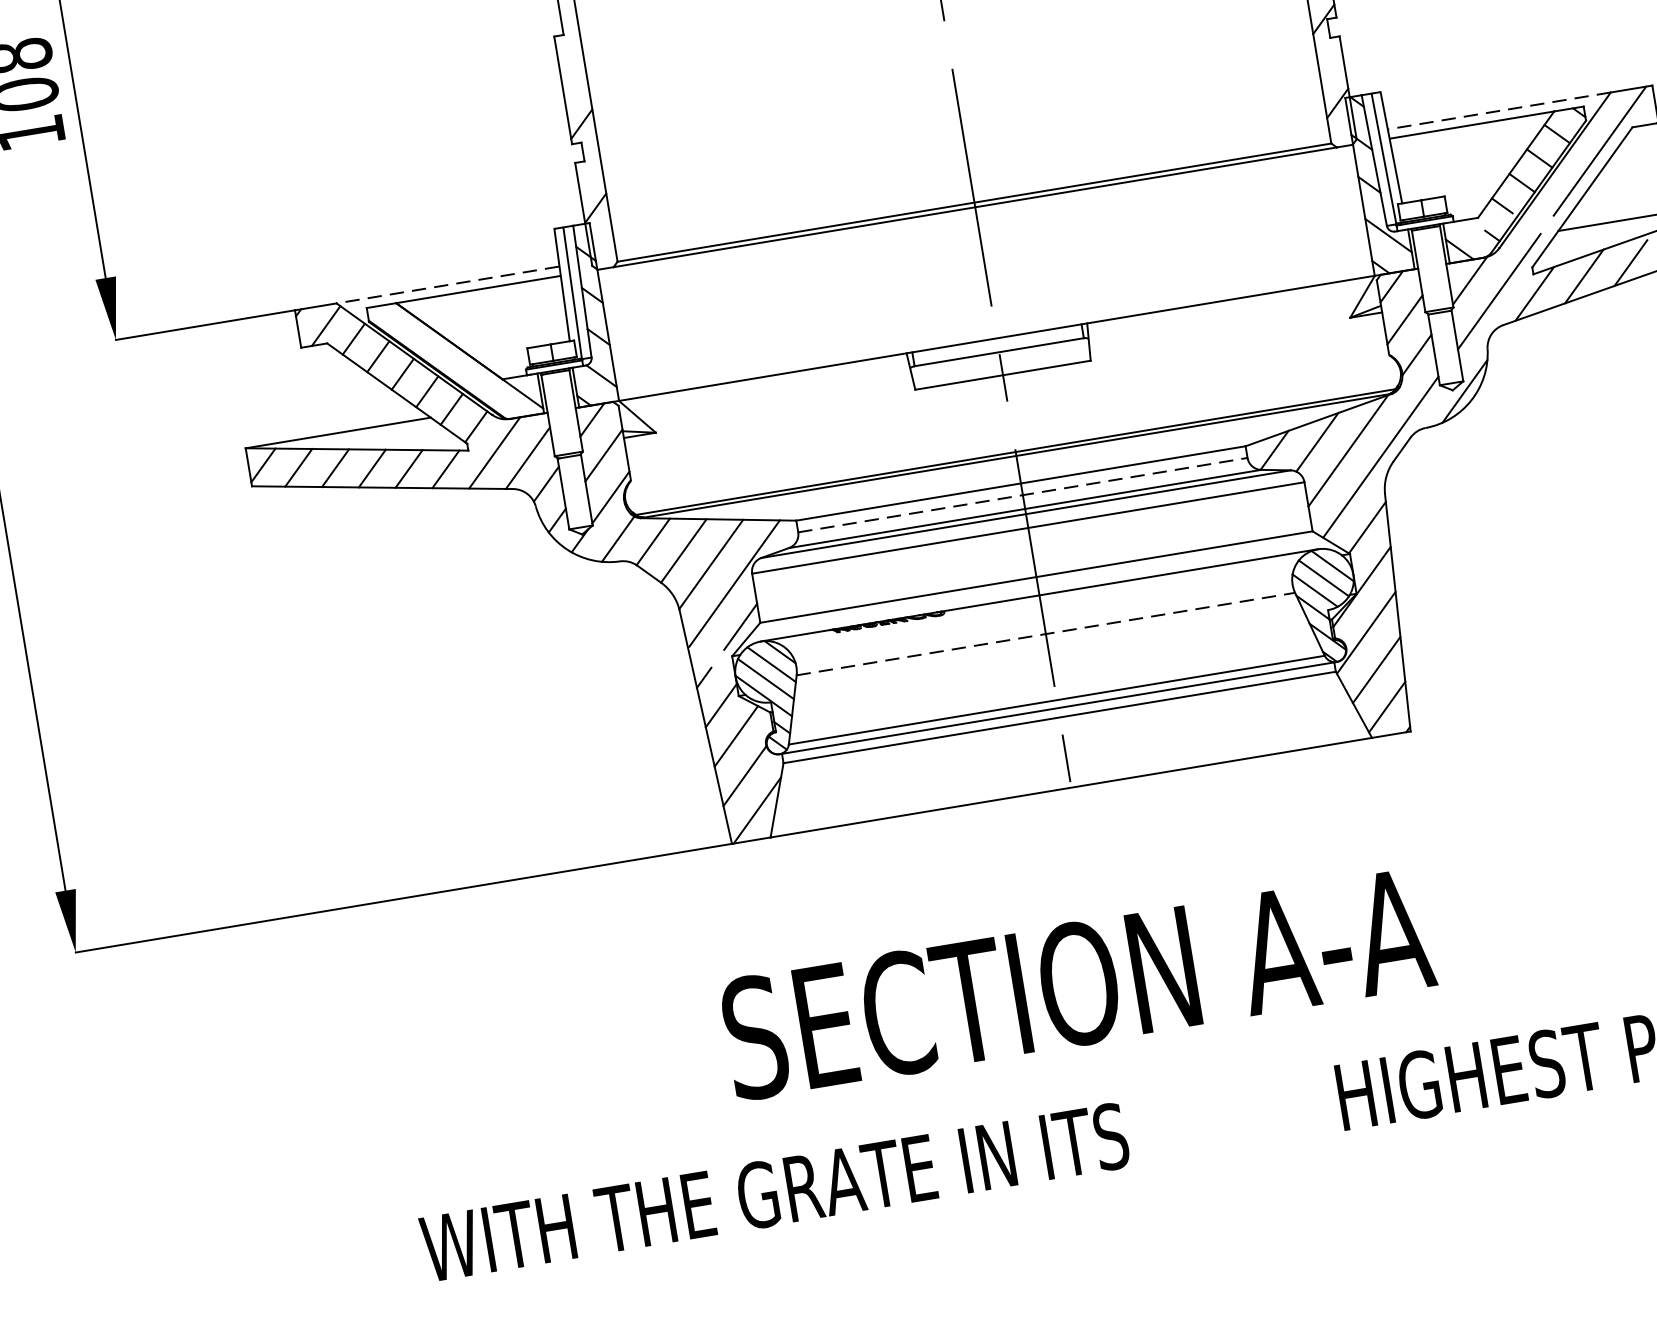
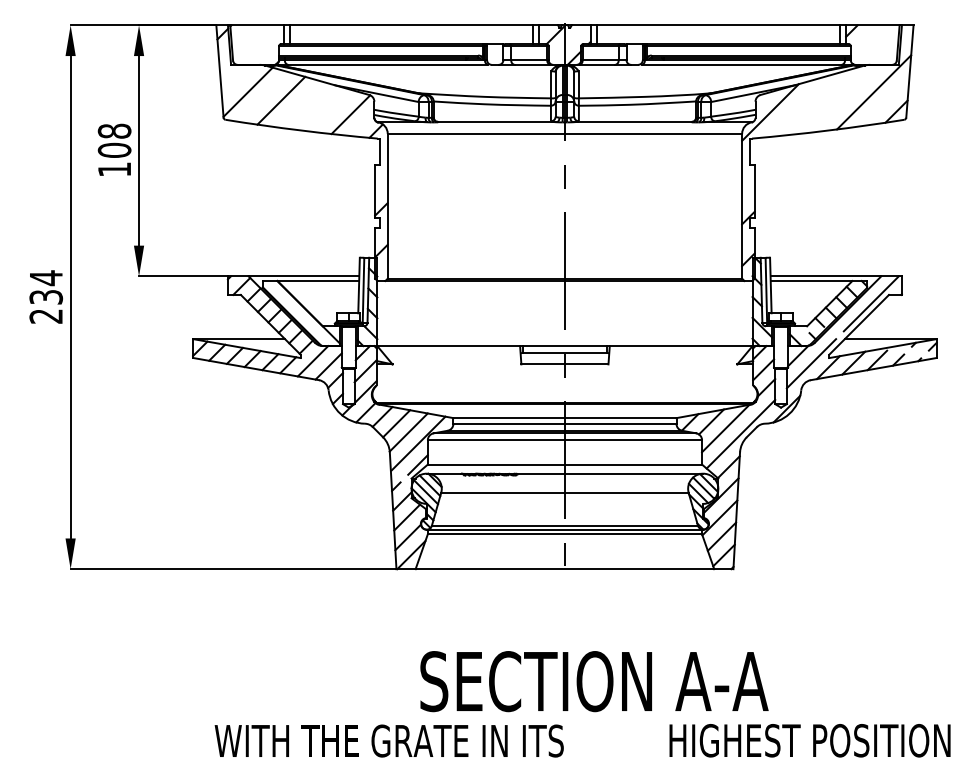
line: (1498, 111) -> (825, 276), dashed -> solid
line: (447, 285) -> (303, 276), dashed -> solid
line: (1021, 494) -> (564, 423), dashed -> solid
line: (1044, 633) -> (564, 492), dashed -> solid
text: (1078, 983) -> (594, 681), moved

